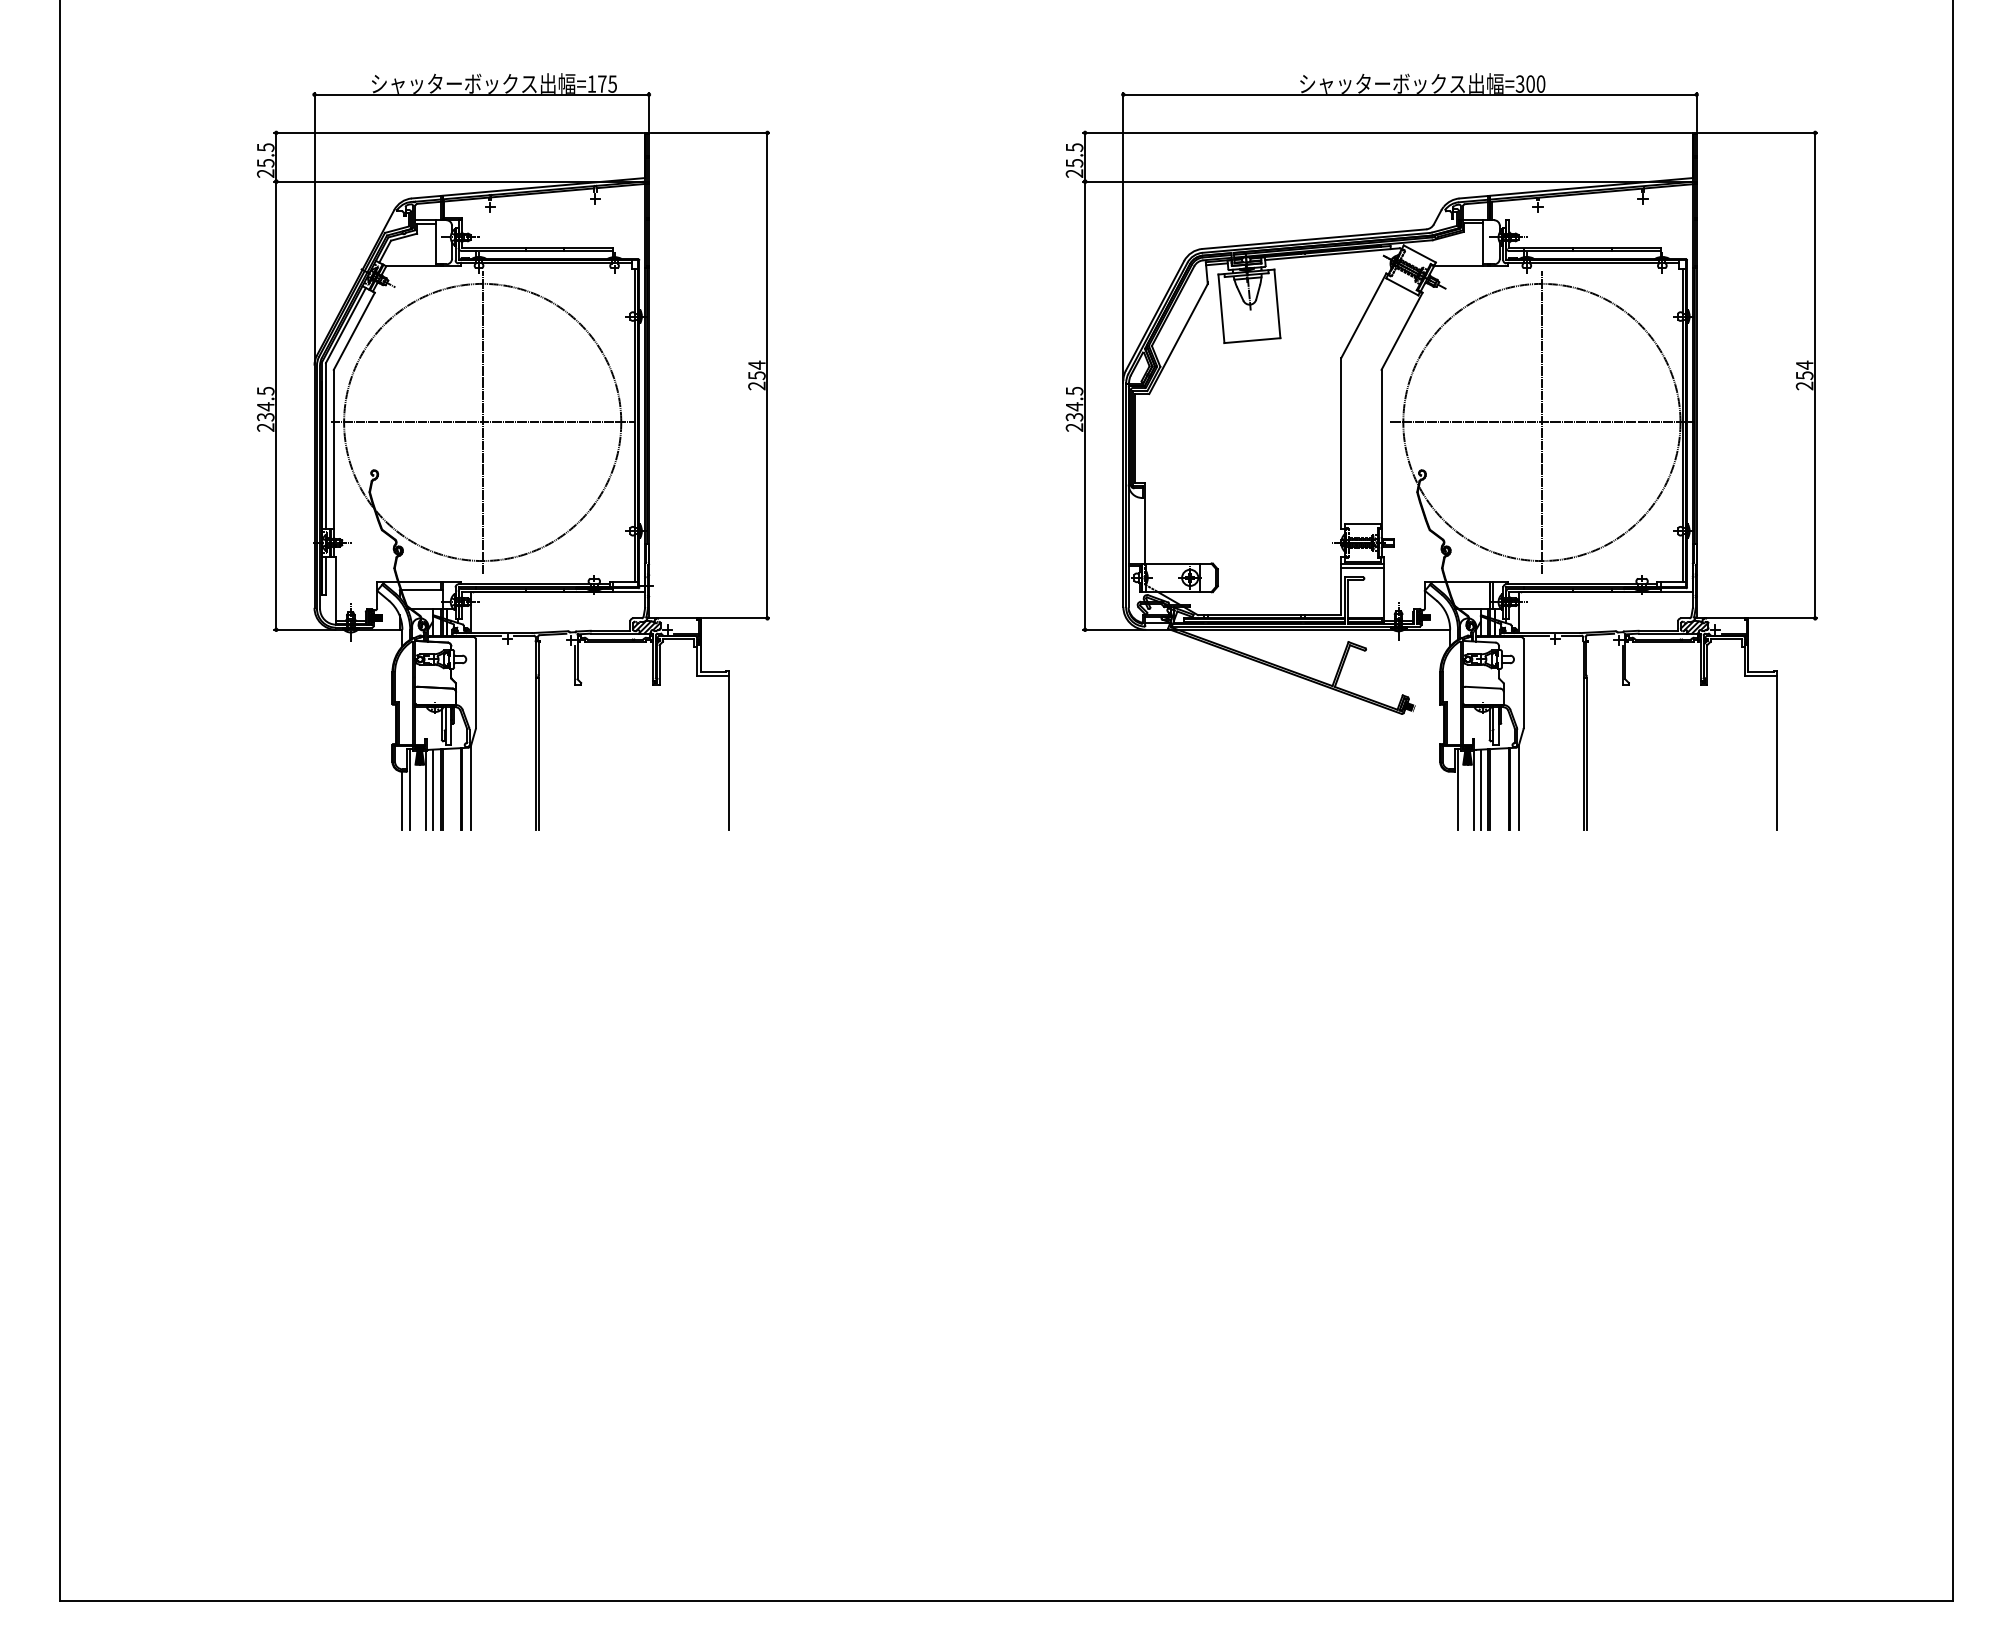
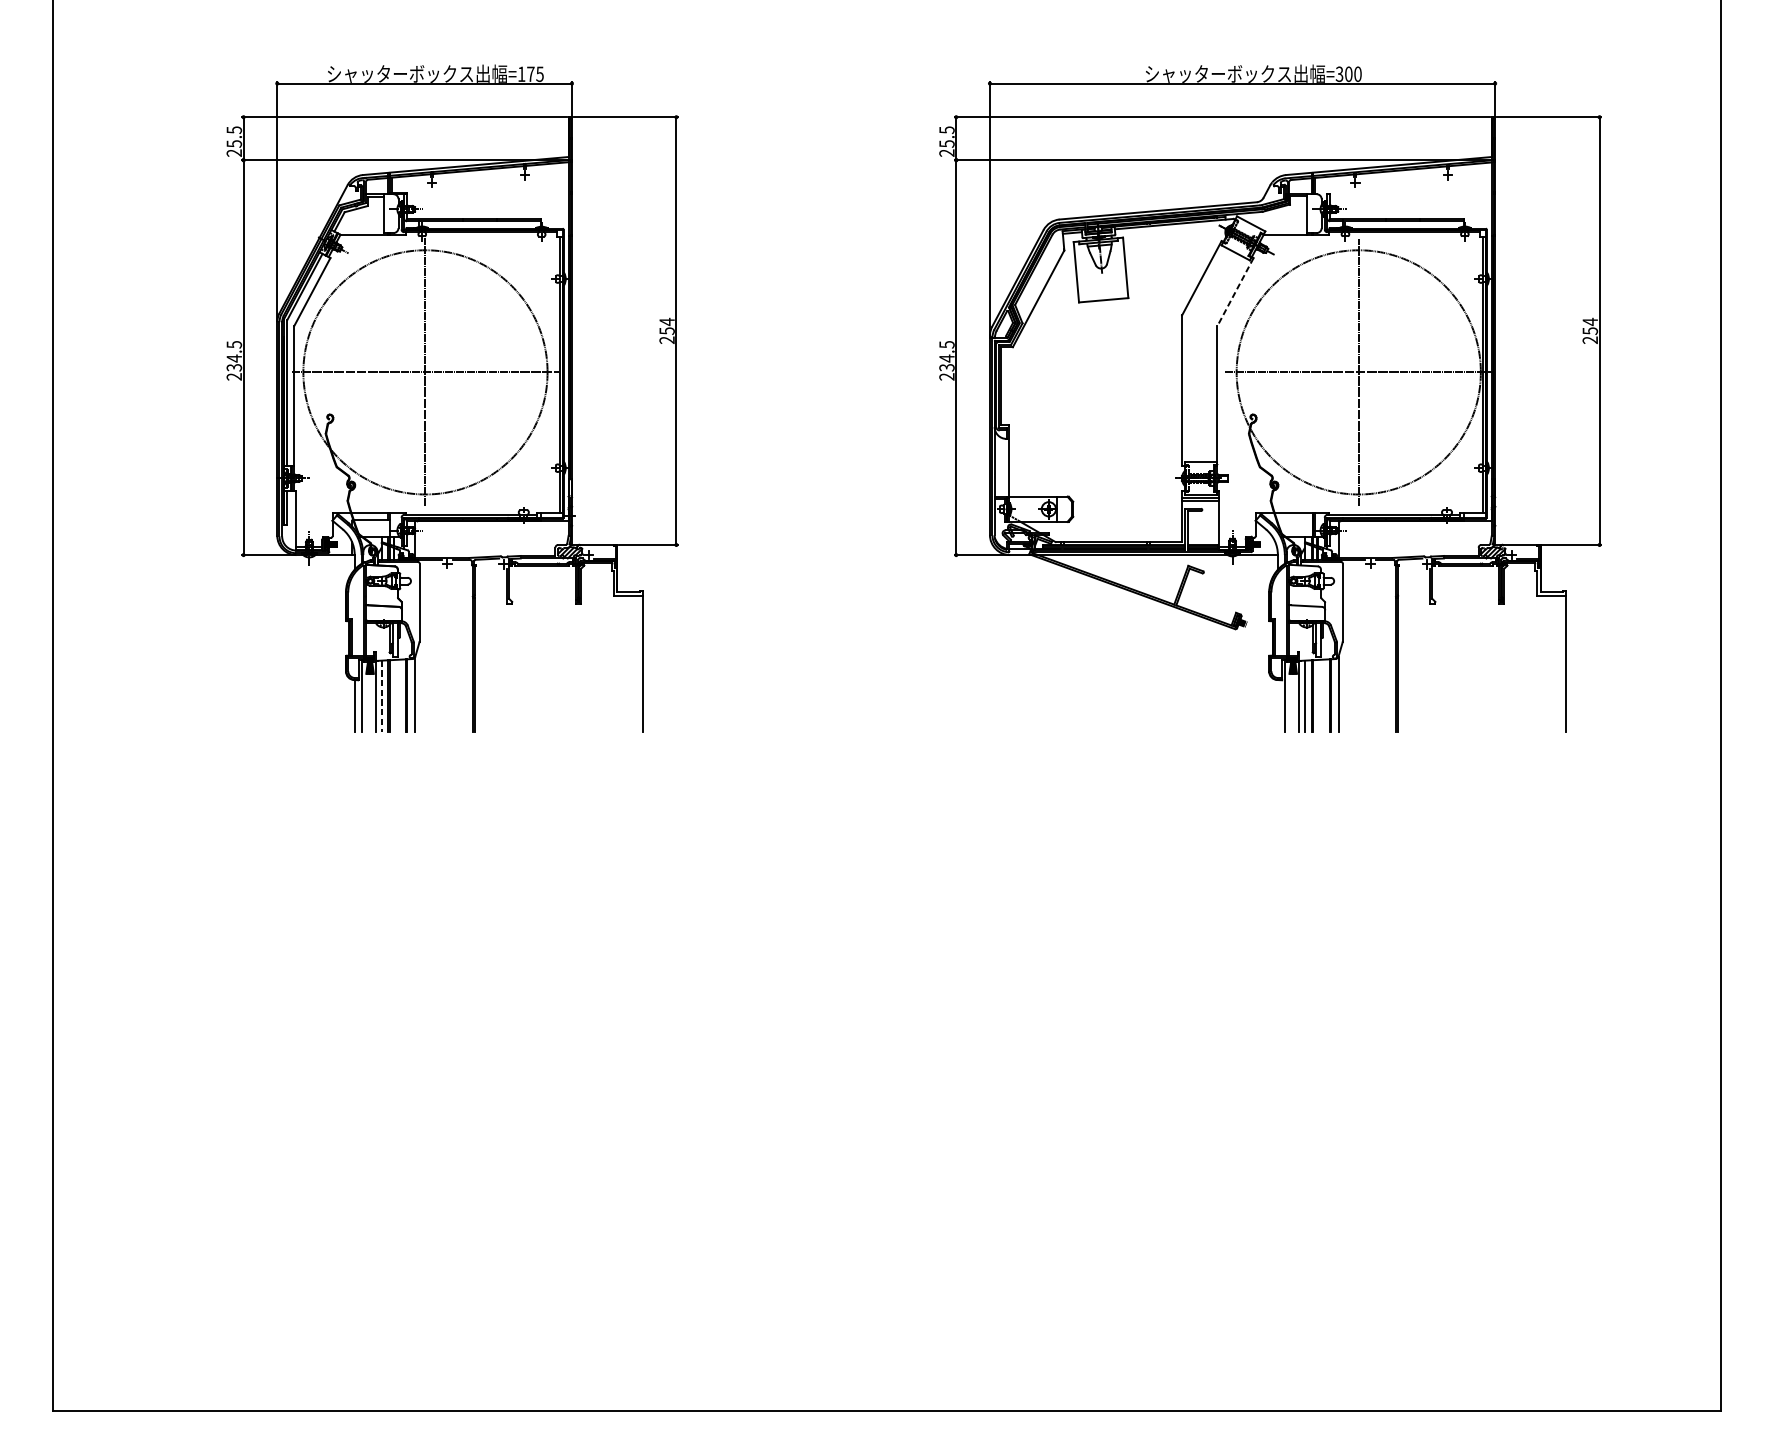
line: (1402, 331) -> (1235, 292), solid -> dashed
line: (432, 790) -> (381, 696), solid -> dashed

